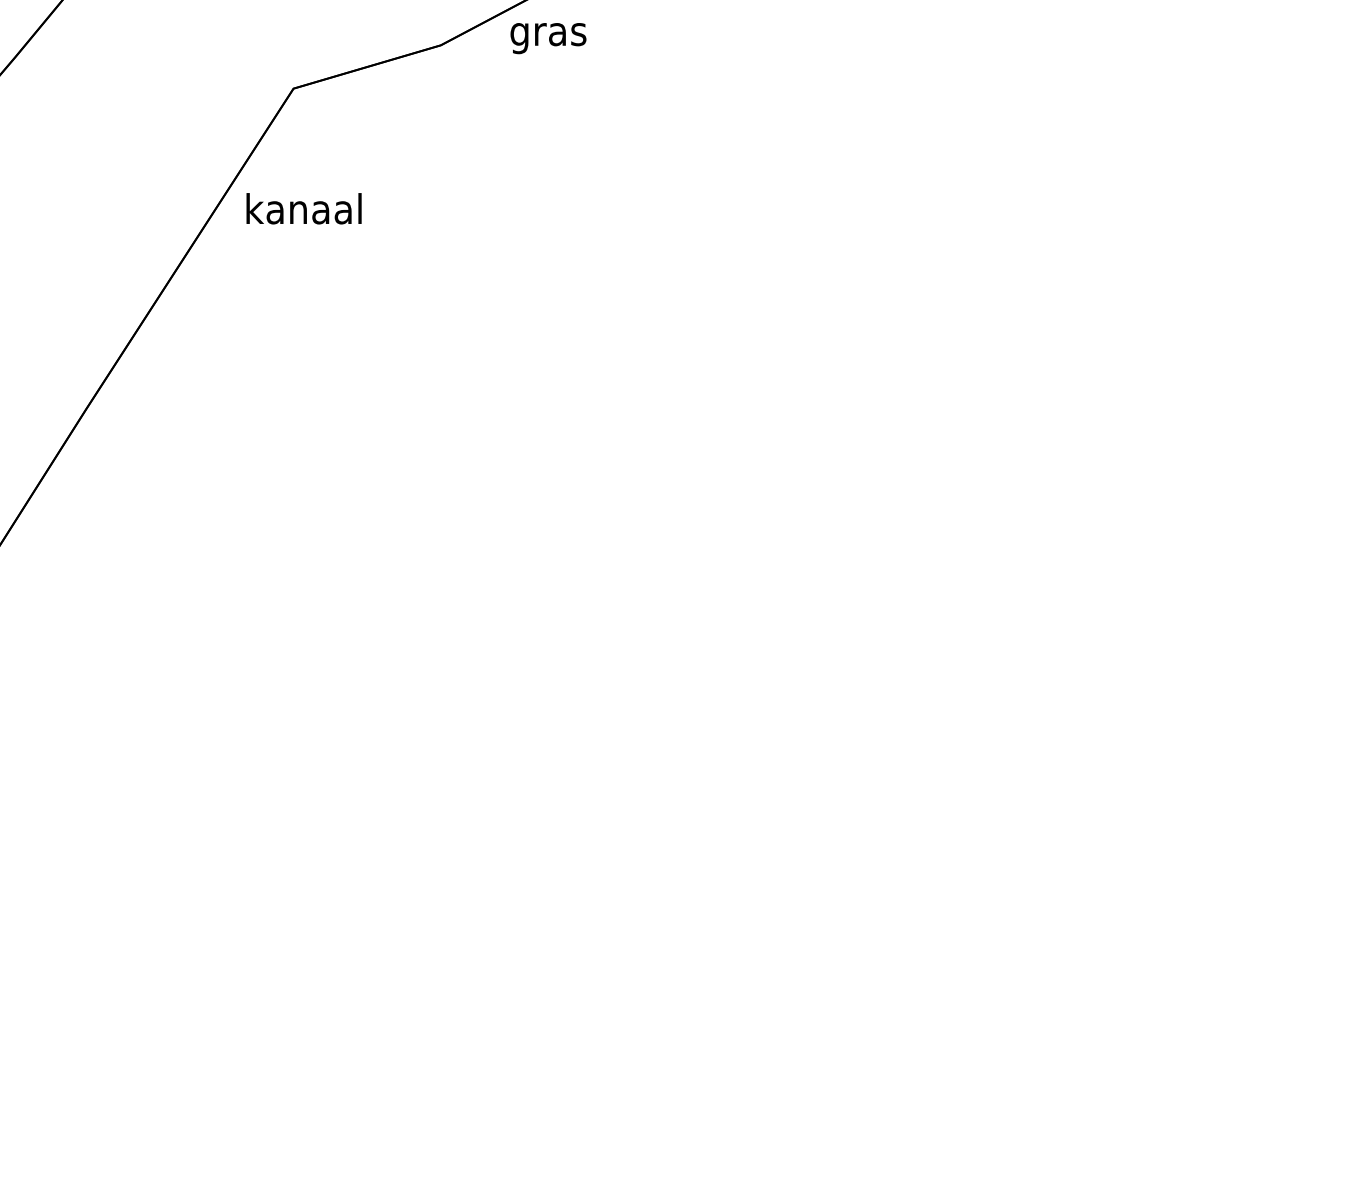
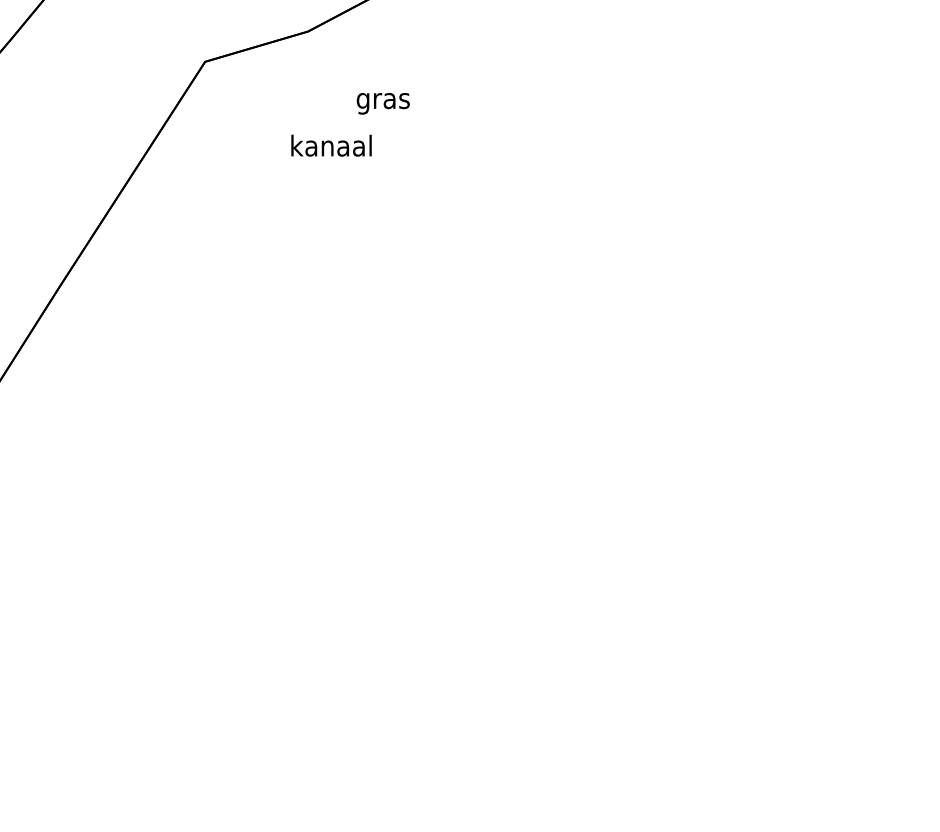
text: (547, 38) -> (382, 103), moved
text: (304, 208) -> (331, 145), moved

